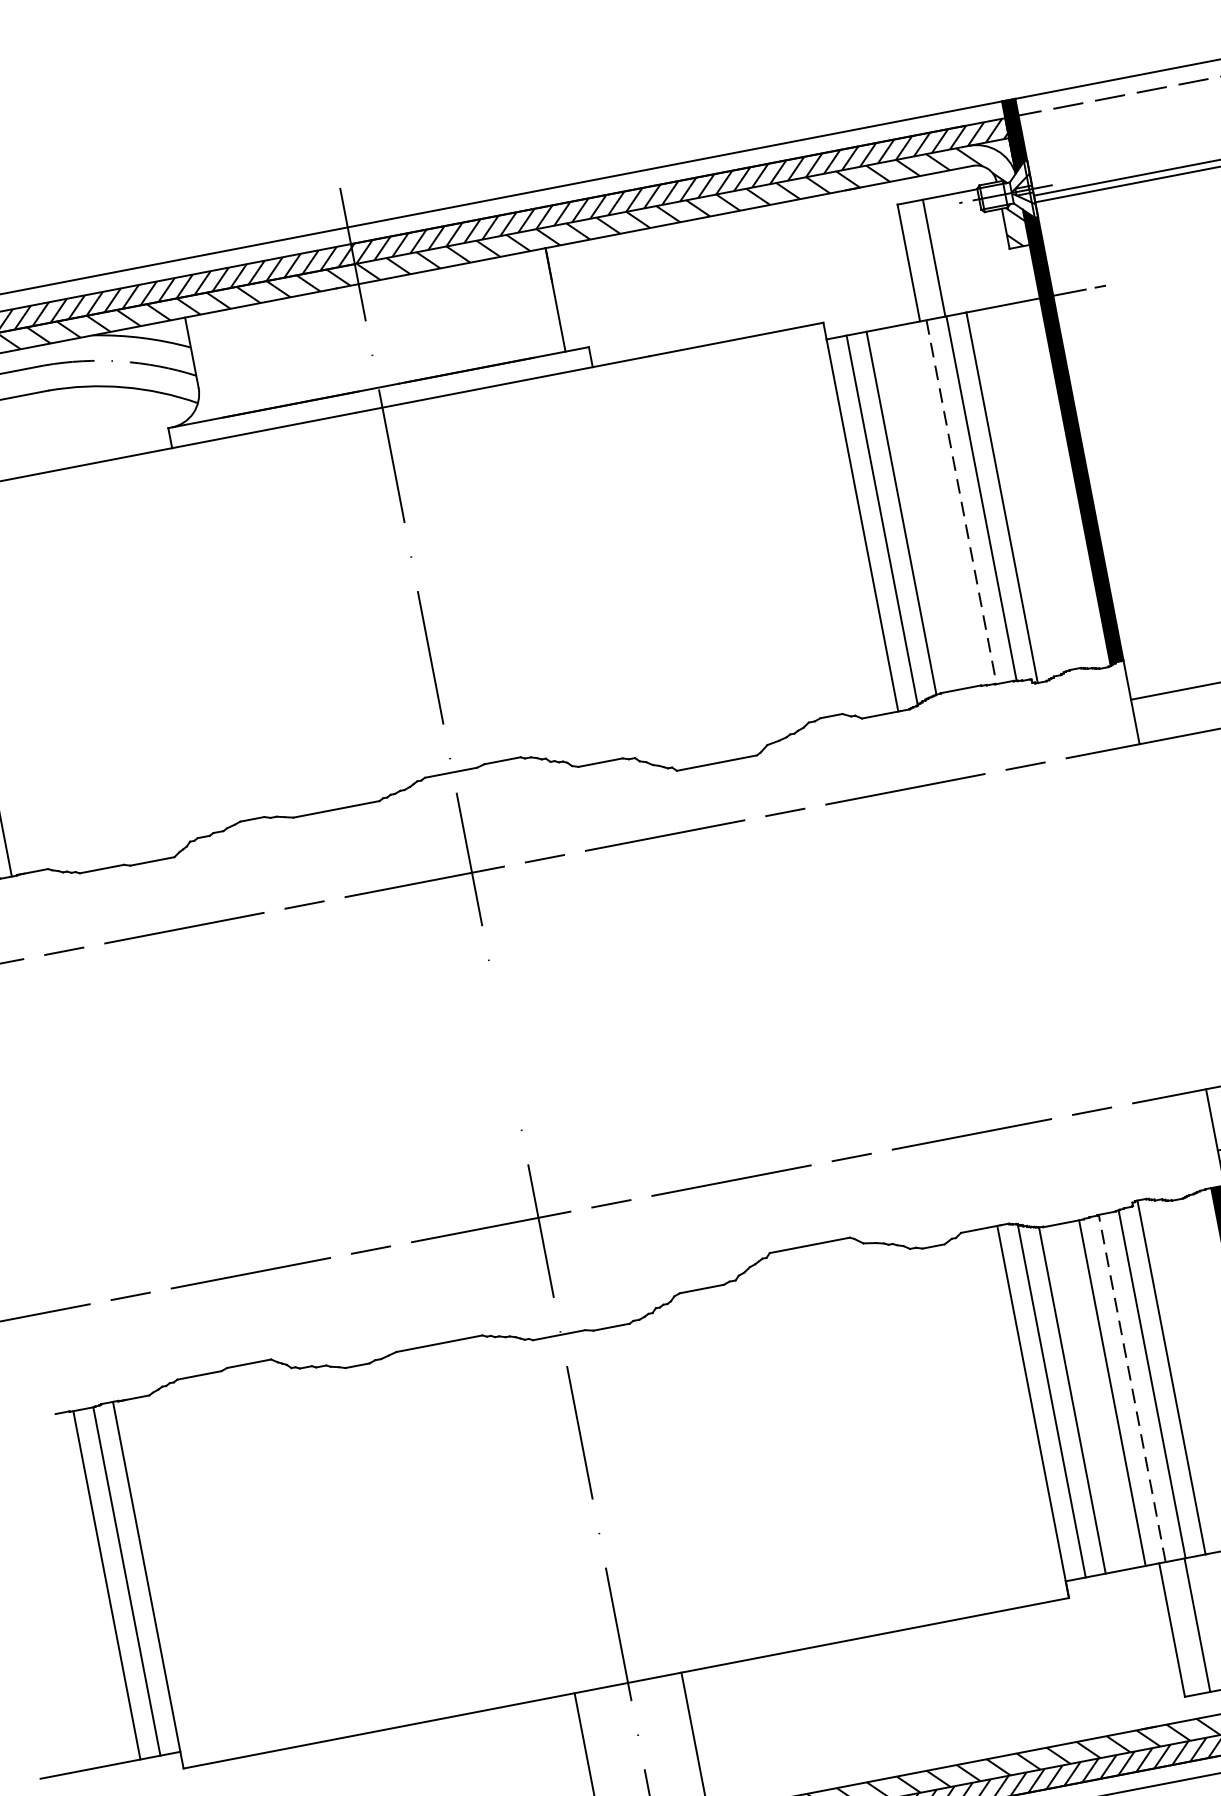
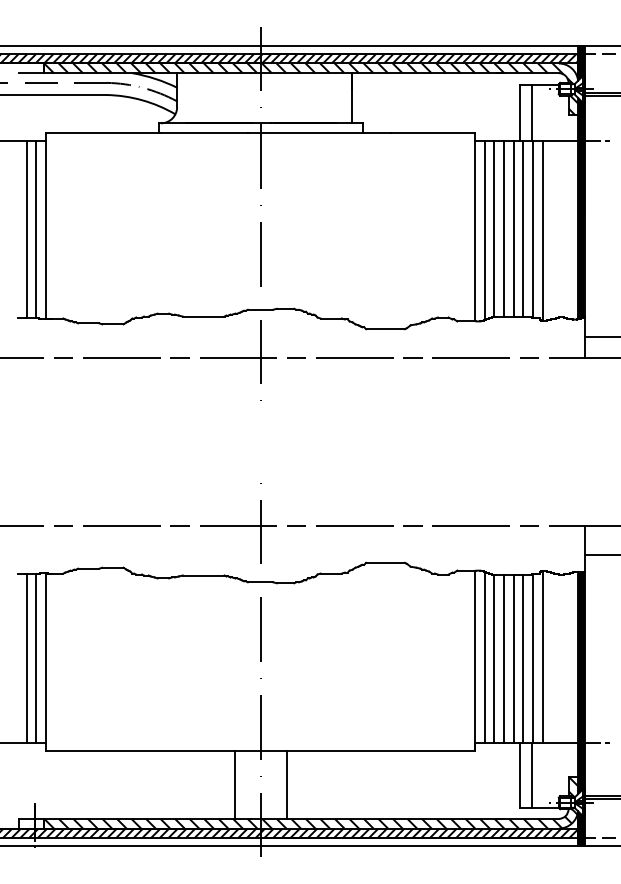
line: (962, 502) -> (523, 229), dashed -> solid
line: (941, 504) -> (513, 228), added
line: (920, 508) -> (503, 228), added
line: (1132, 1387) -> (523, 658), dashed -> solid
line: (1091, 1395) -> (503, 658), added

